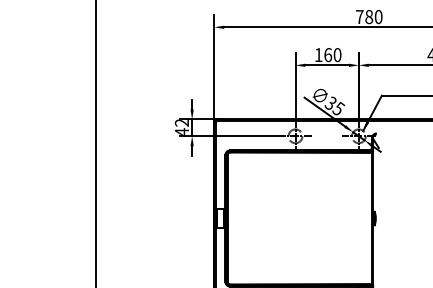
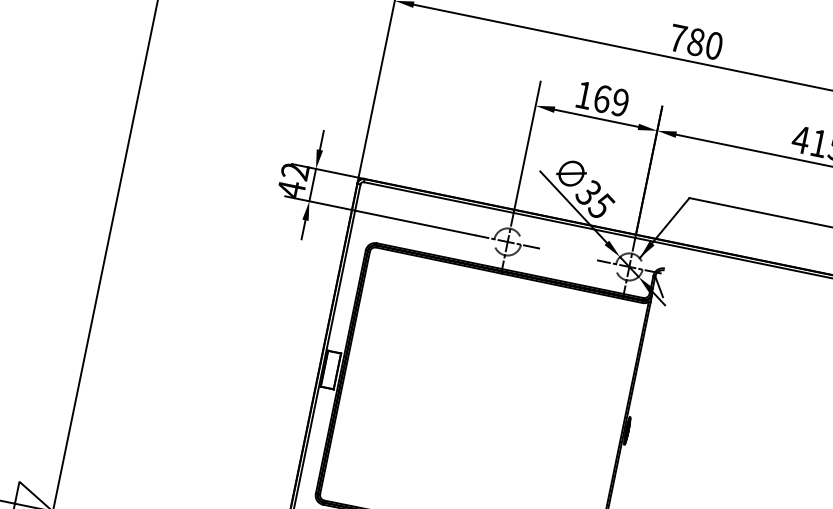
text: (337, 55) -> (620, 103), 160 -> 169

